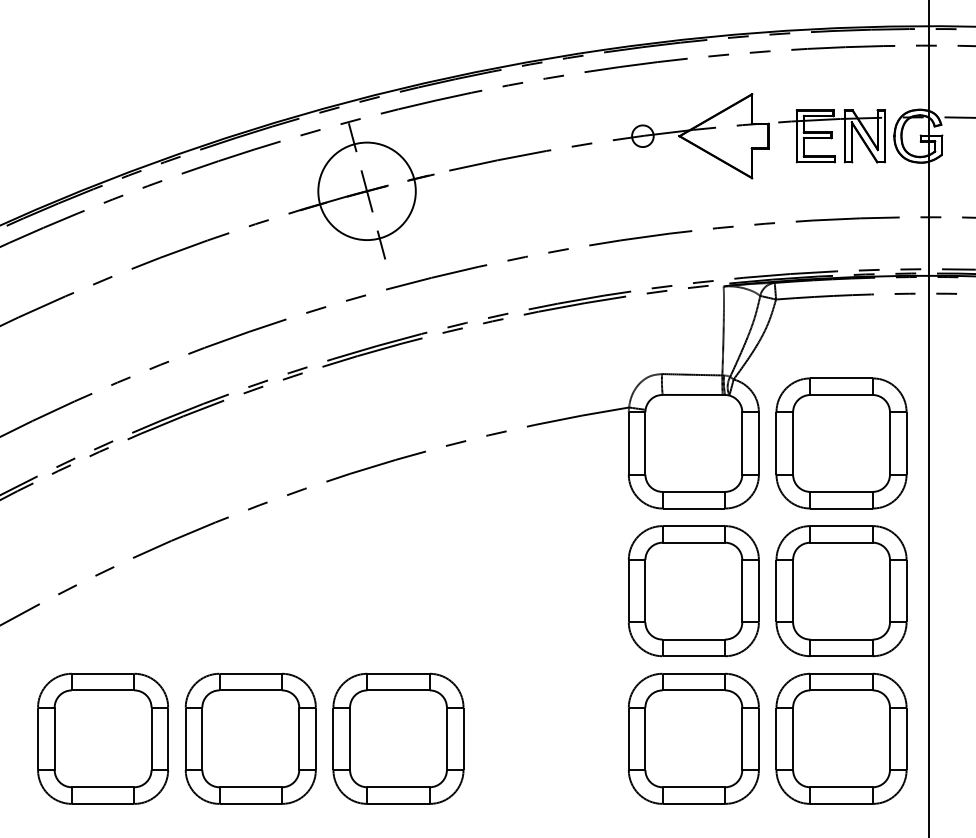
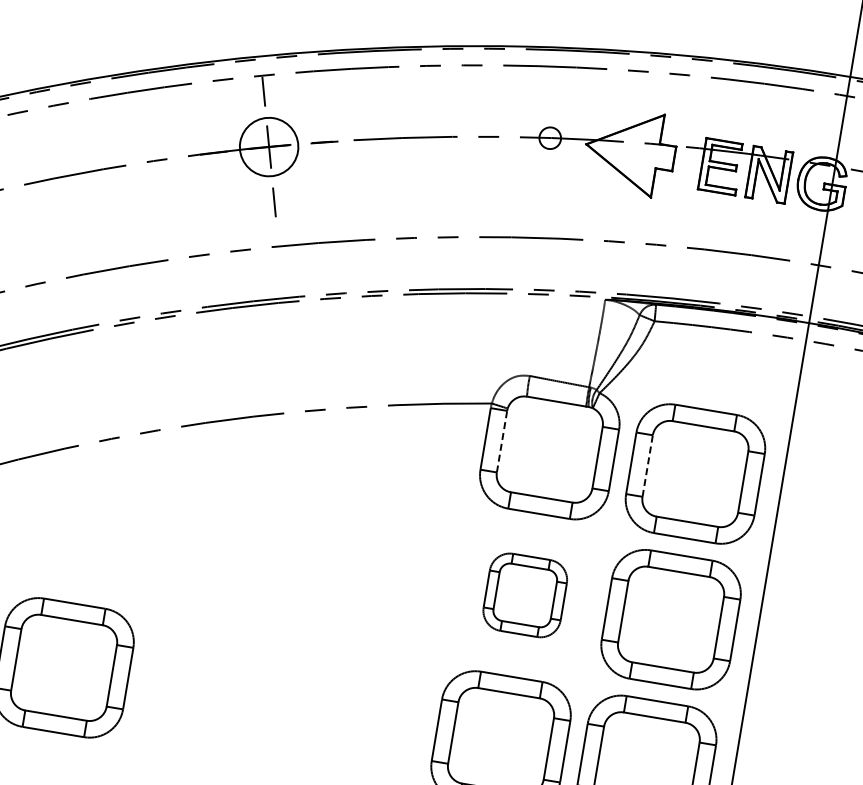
circle: (366, 191) -> (268, 147), size x0.6
line: (645, 442) -> (502, 440), solid -> dashed
line: (793, 442) -> (648, 465), solid -> dashed
part: (693, 591) -> (525, 595), size x0.6
part: (398, 738) -> (209, 691), removed

